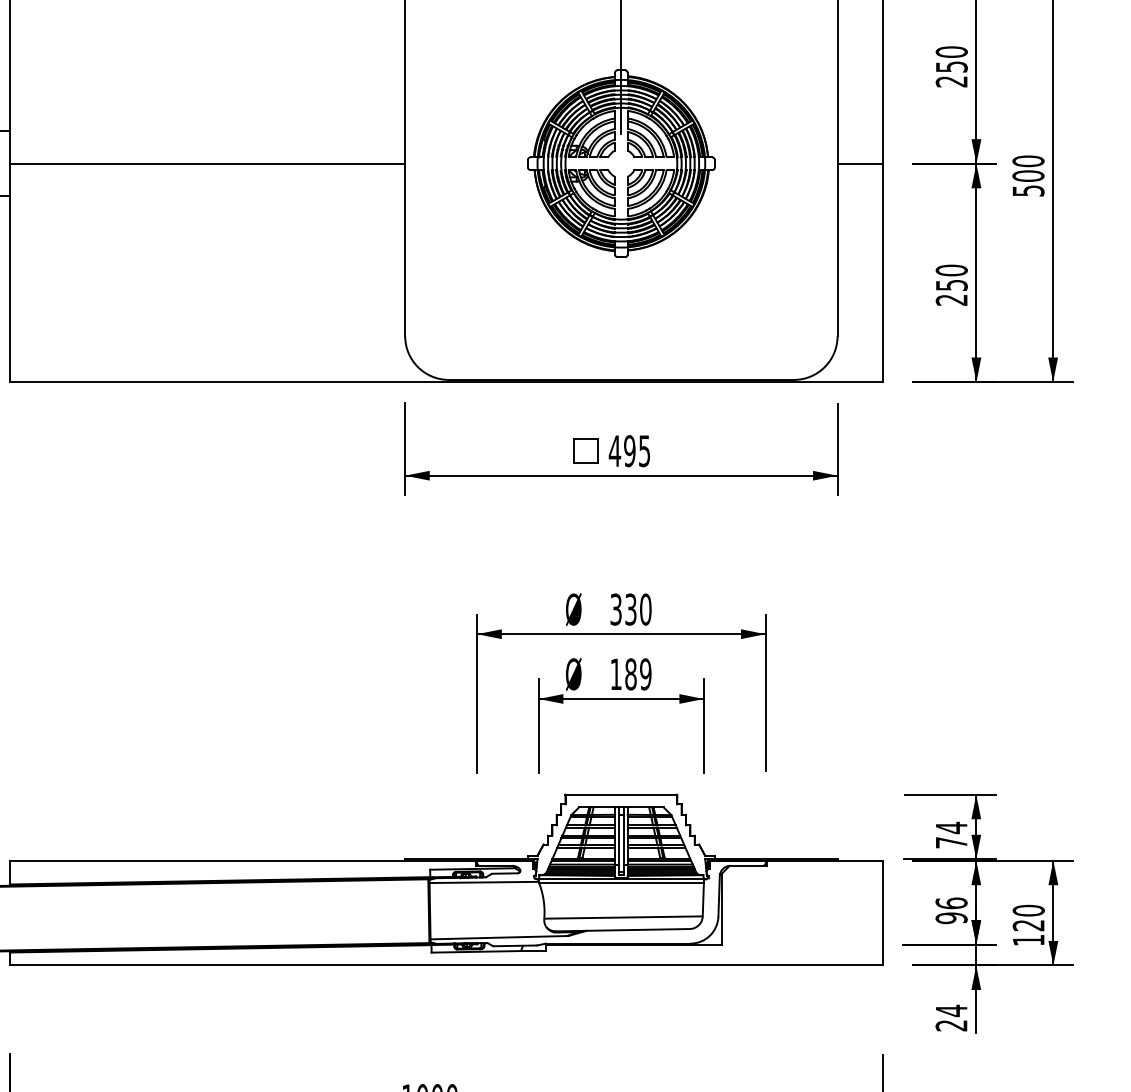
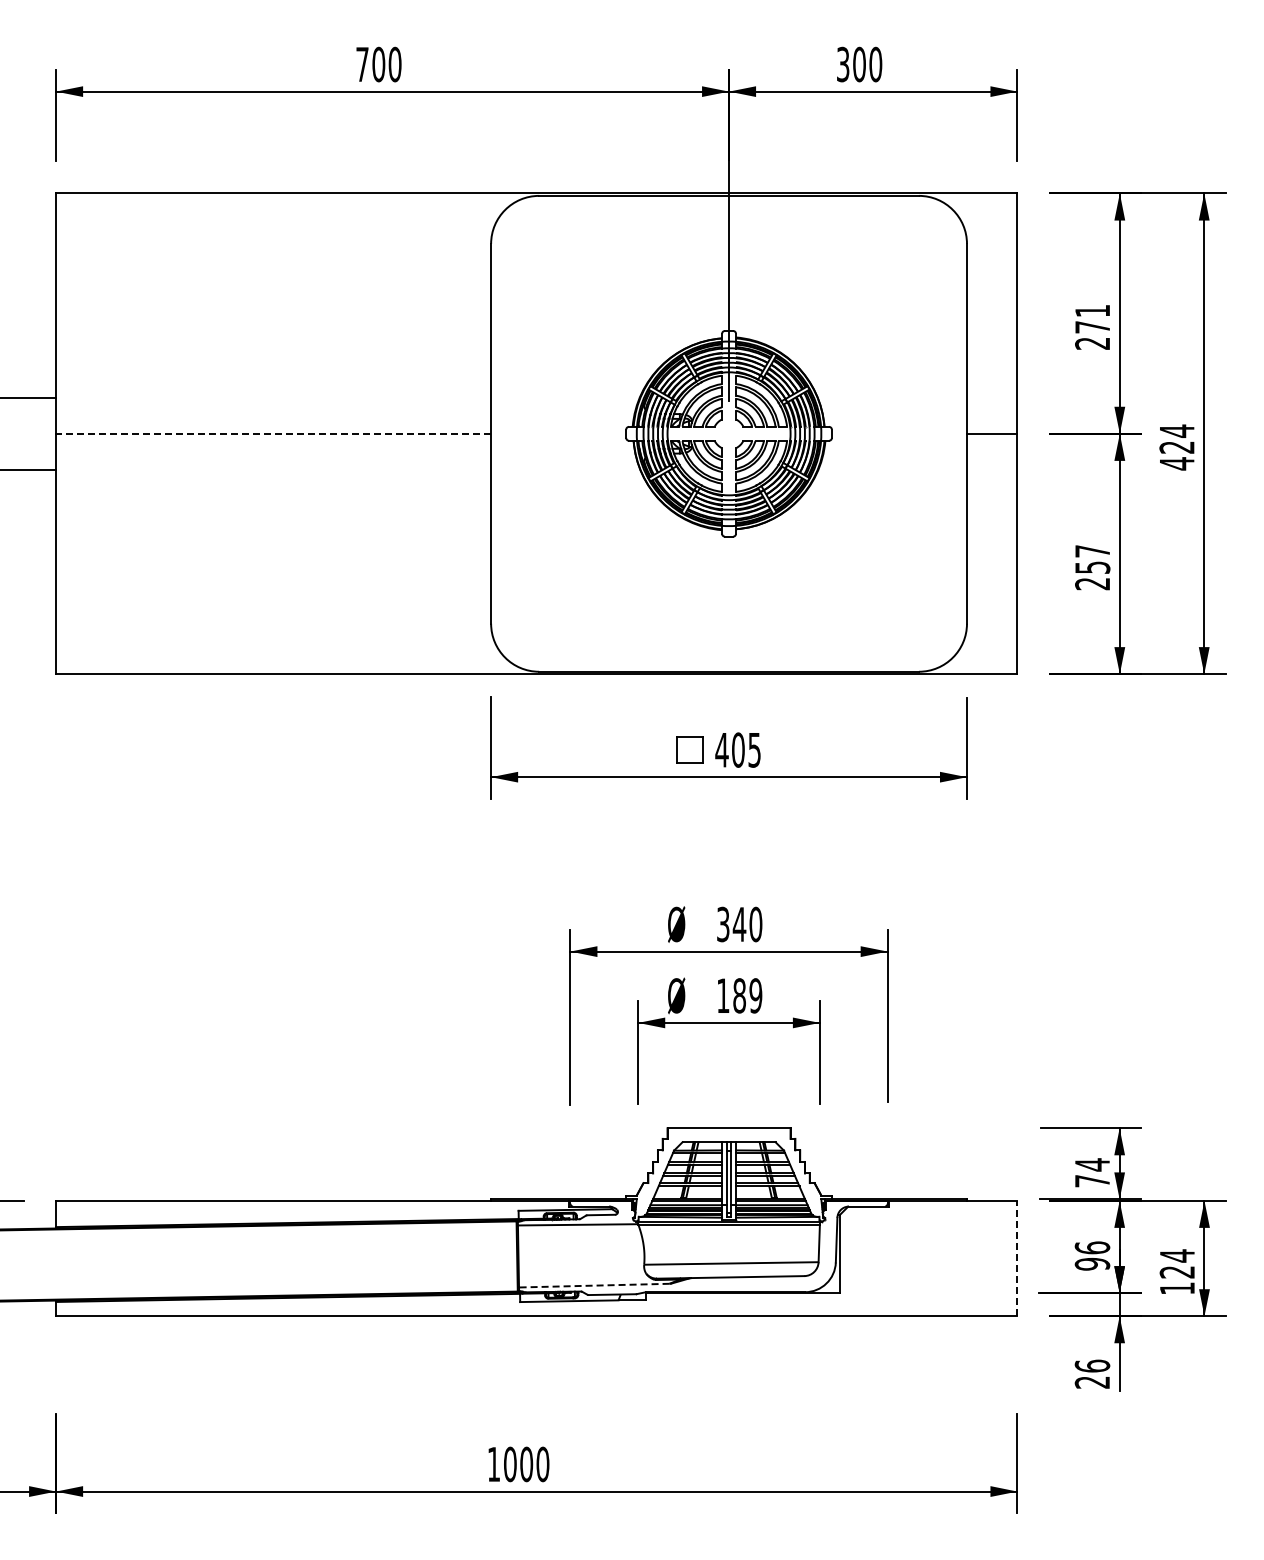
text: (951, 58) -> (1092, 318), 250 -> 271
line: (207, 163) -> (273, 433), solid -> dashed
text: (1027, 176) -> (1176, 447), 500 -> 424
text: (951, 270) -> (1092, 551), 250 -> 257
text: (629, 450) -> (738, 749), 495 -> 405
text: (630, 609) -> (739, 924), 330 -> 340
text: (1028, 910) -> (1177, 1255), 120 -> 124
line: (883, 913) -> (1017, 1258), solid -> dashed
line: (498, 937) -> (593, 1285), solid -> dashed
text: (951, 1010) -> (1092, 1365), 24 -> 26

